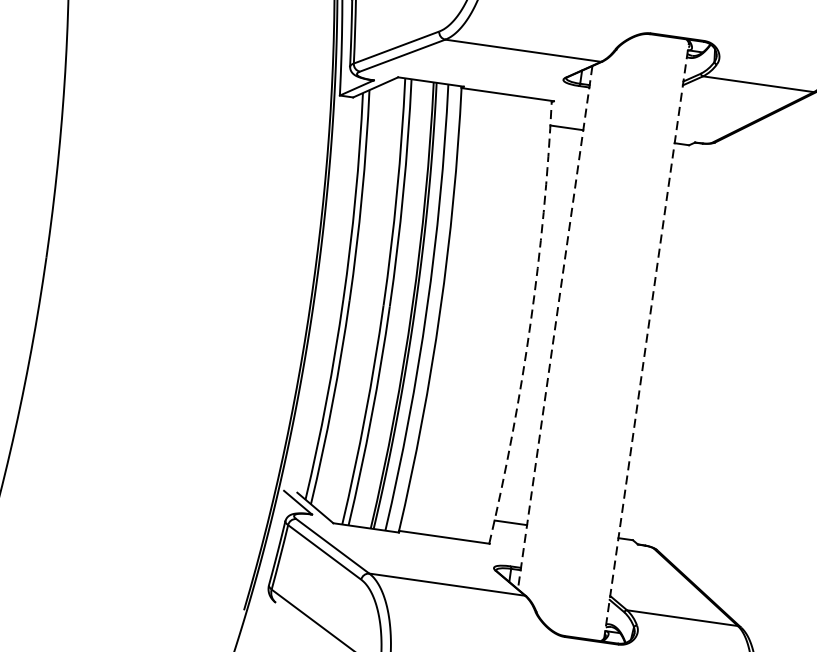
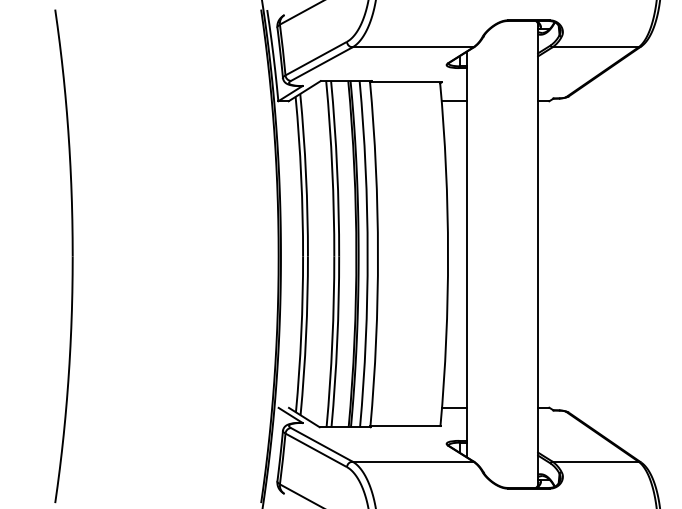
arc: (531, 324) -> (448, 254), dashed -> solid
line: (555, 327) -> (467, 254), dashed -> solid
line: (646, 342) -> (538, 255), dashed -> solid

